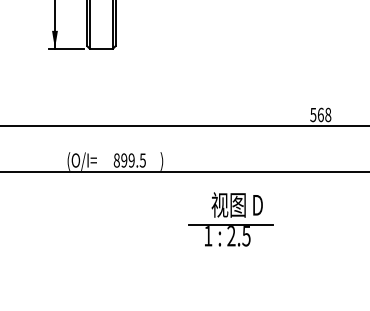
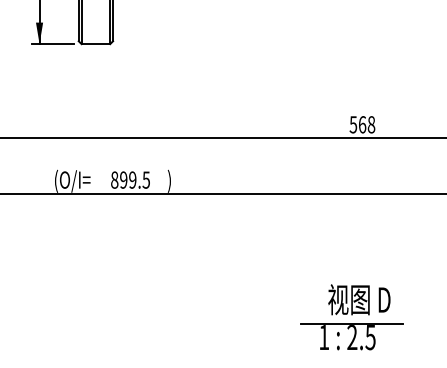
part: (230, 219) -> (351, 317), moved

